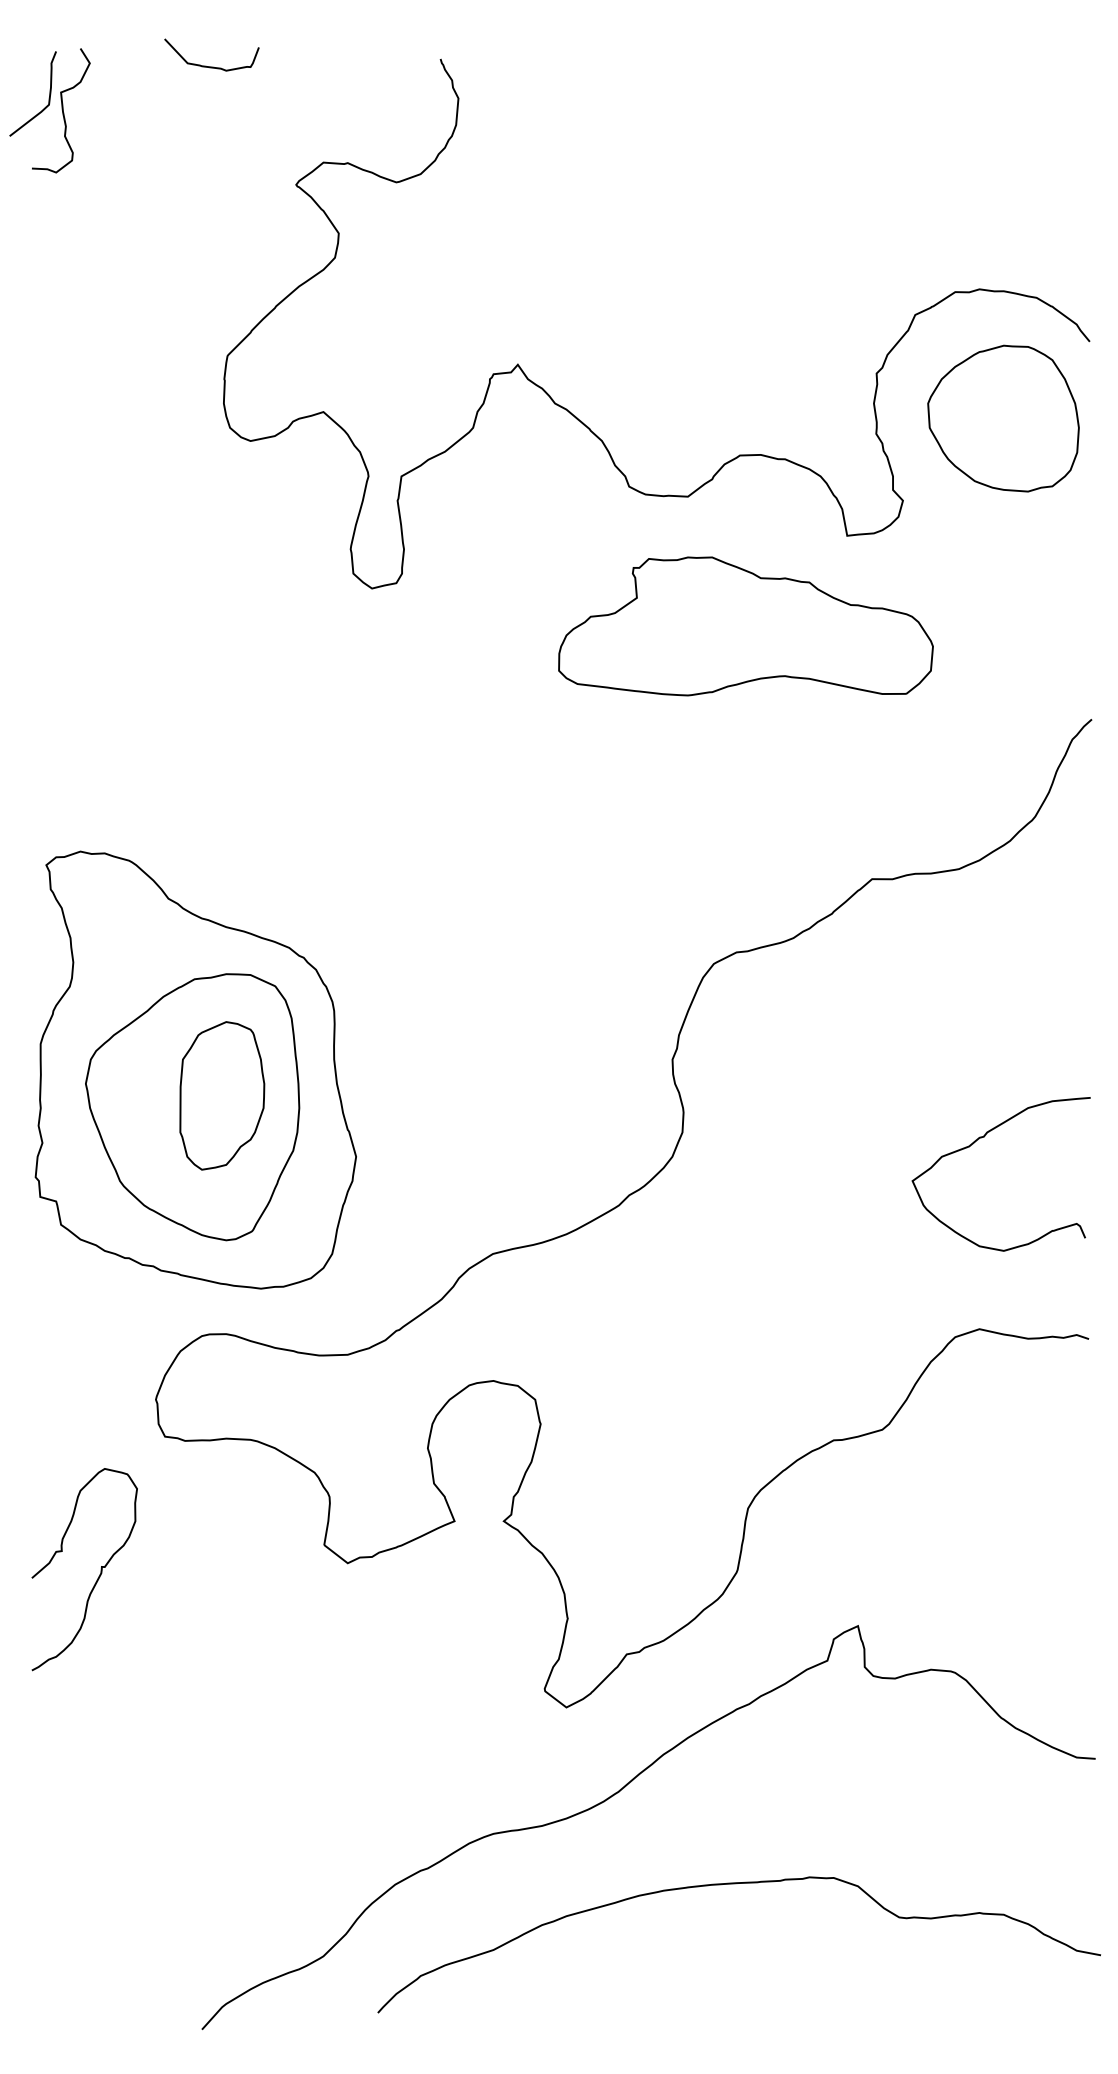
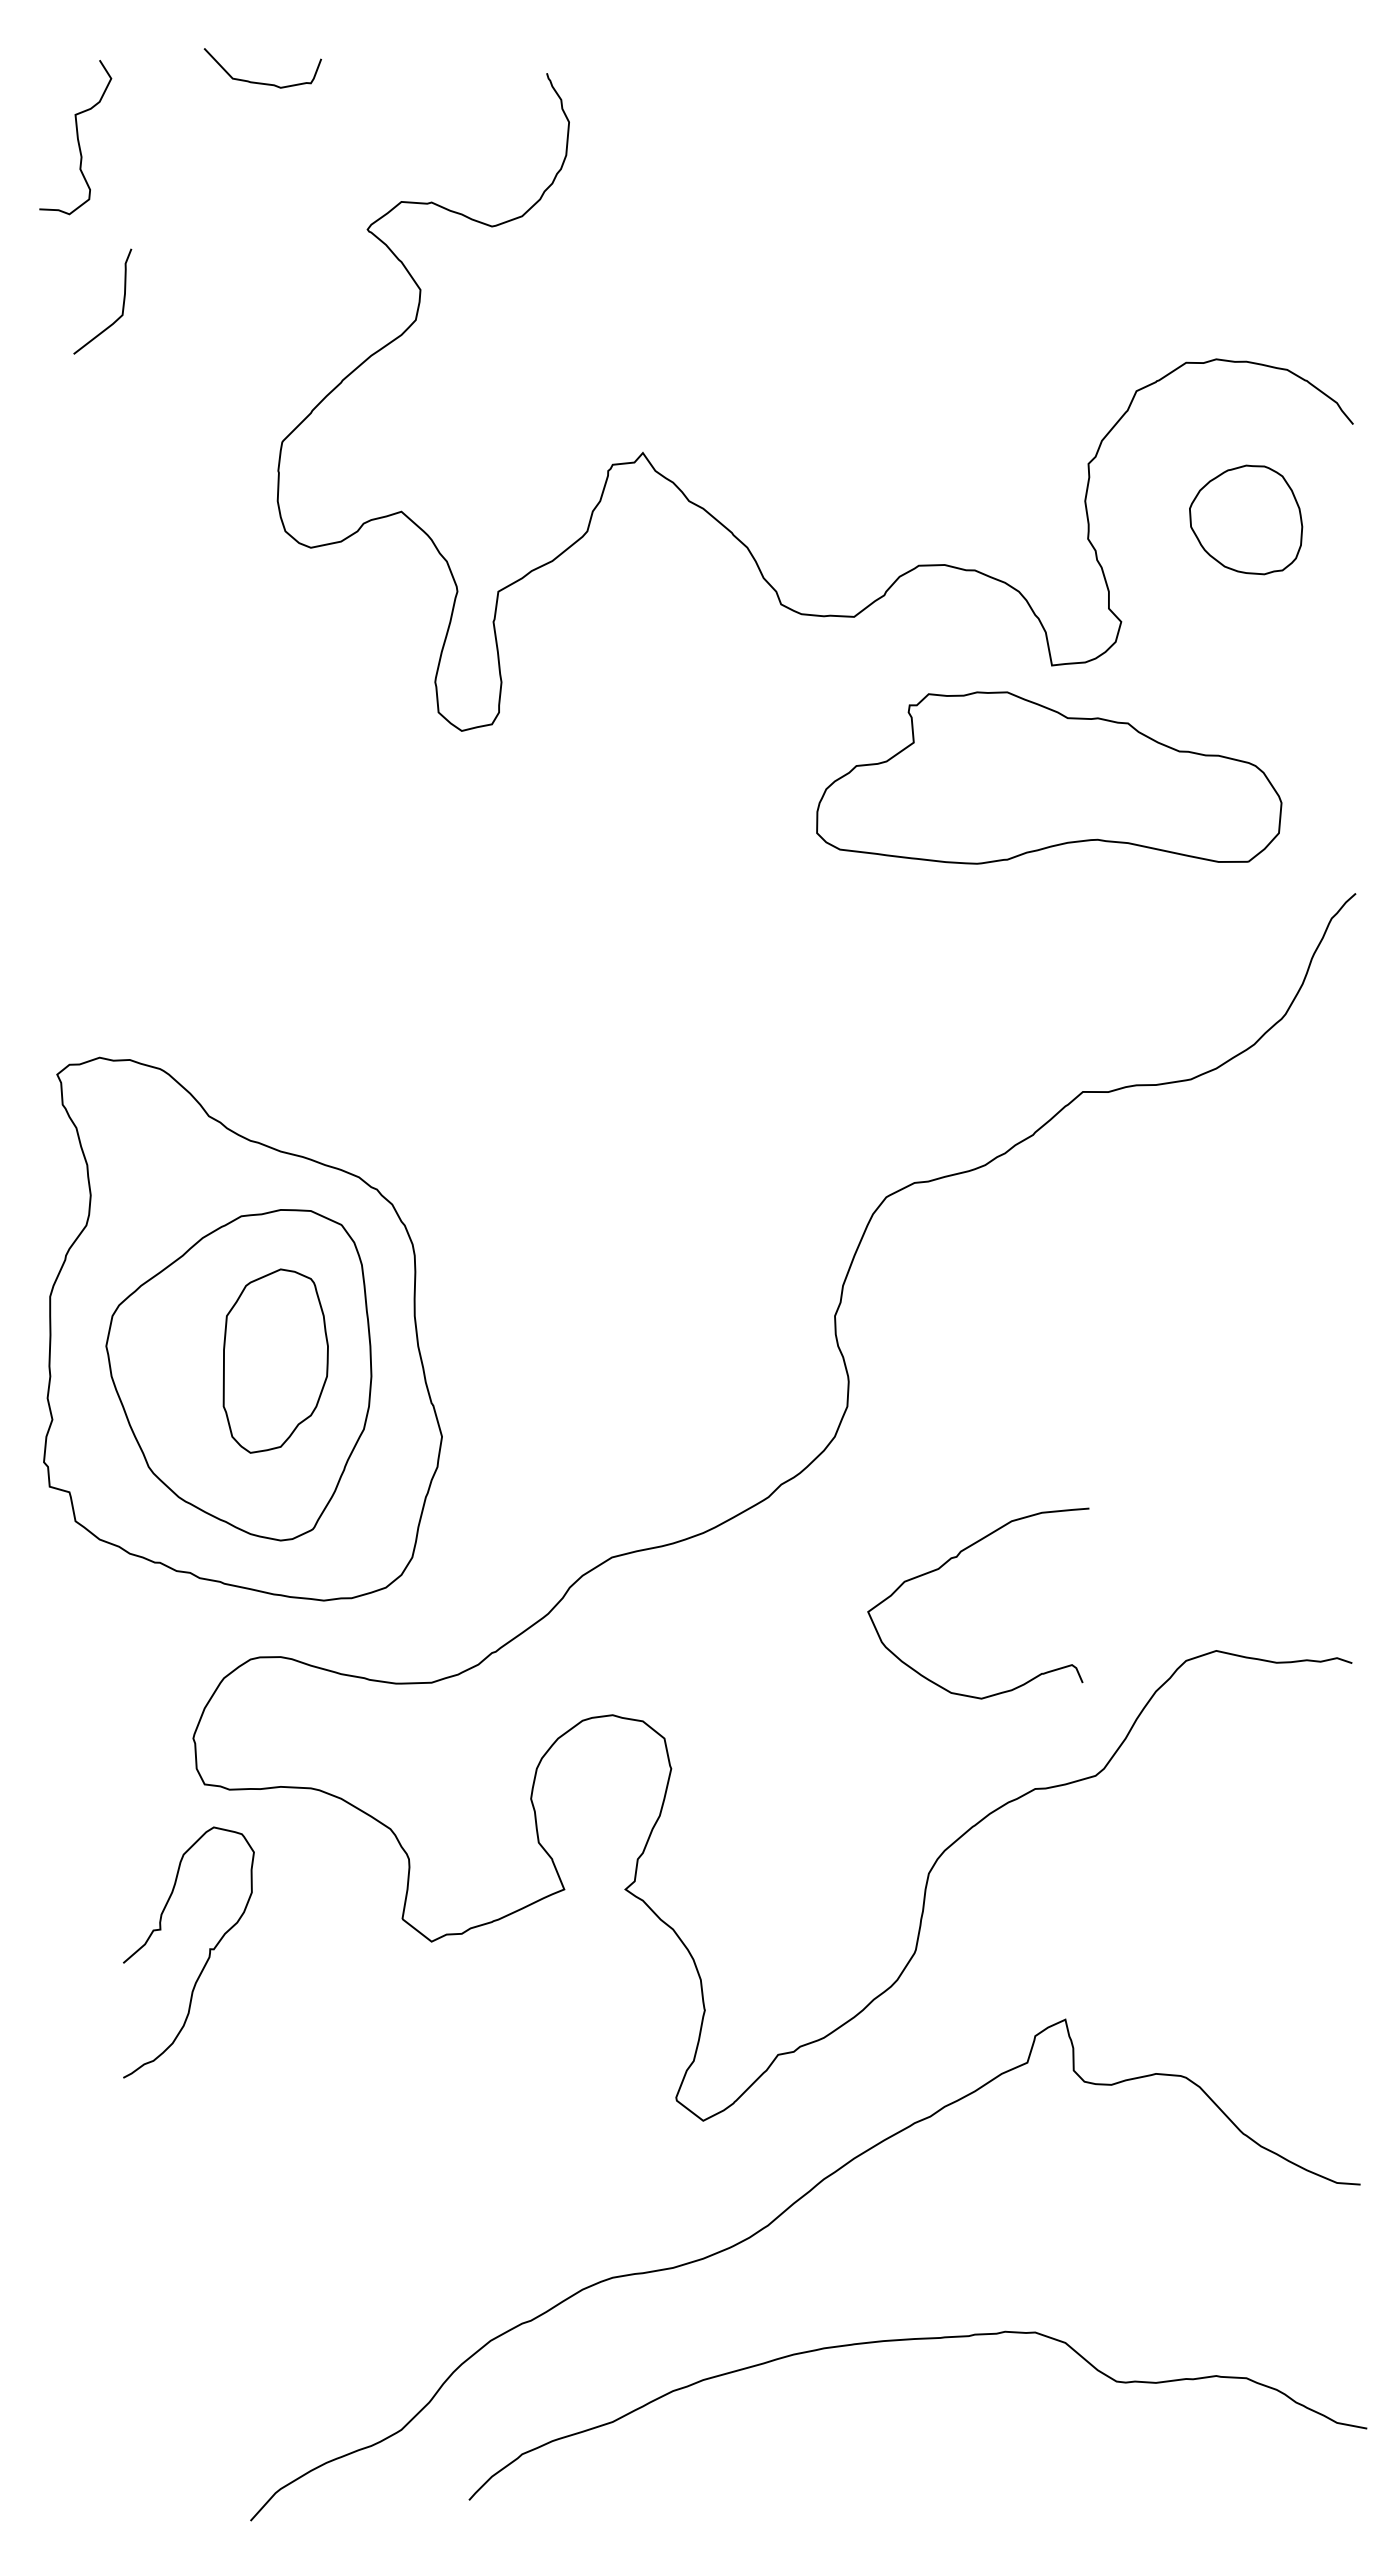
curve: (48, 96) -> (122, 304), moved
part: (1003, 418) -> (1245, 519), size x0.6
part: (746, 625) -> (1049, 777), moved
curve: (982, 1138) -> (955, 1558), moved
curve: (98, 1576) -> (206, 1960), moved

